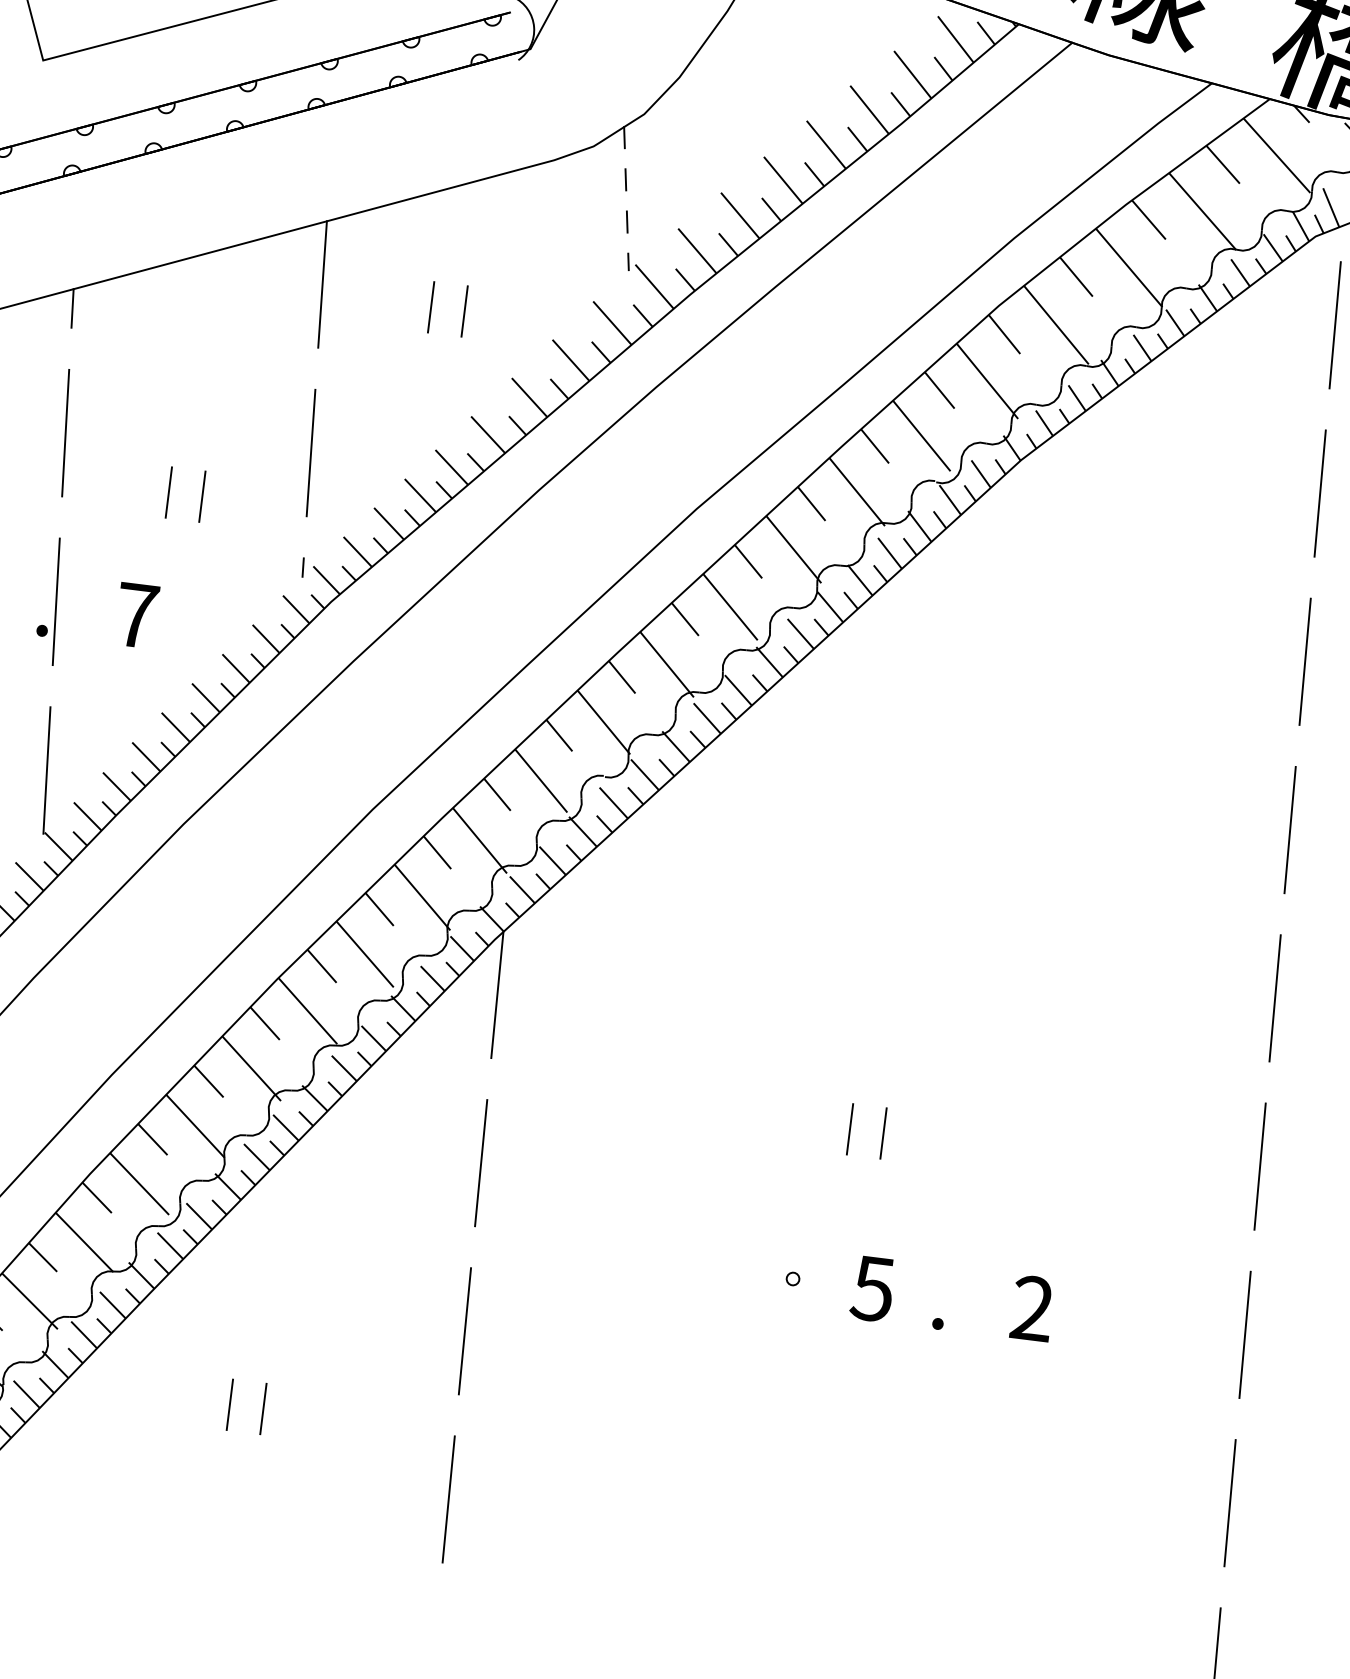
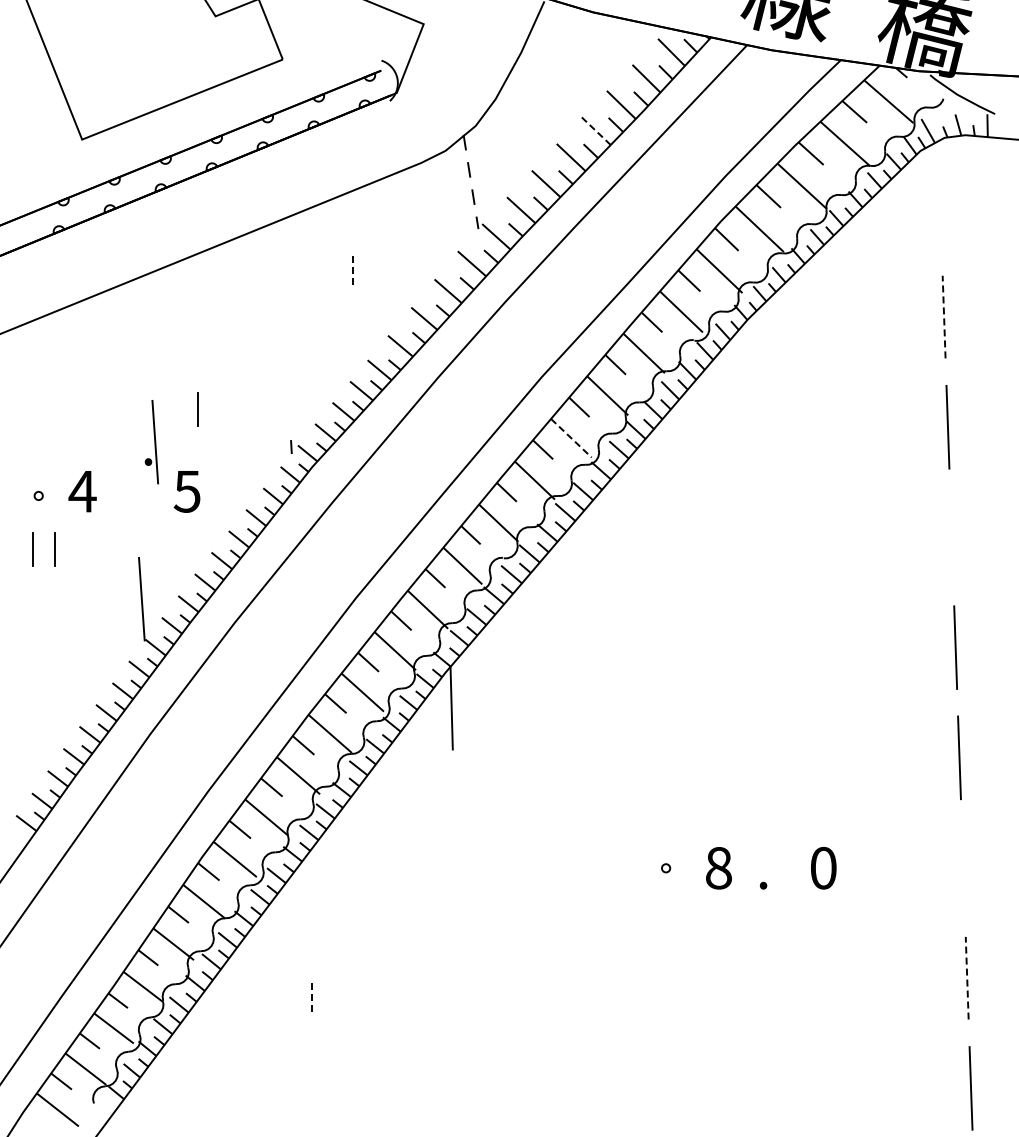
line: (825, 143) -> (595, 130), solid -> dashed
line: (321, 283) -> (280, 261), removed
line: (73, 307) -> (121, 297), removed
line: (431, 307) -> (353, 268), solid -> dashed
line: (465, 310) -> (375, 267), removed
line: (1334, 324) -> (939, 206), removed
line: (65, 432) -> (126, 378), removed
line: (310, 451) -> (286, 371), removed
line: (1320, 492) -> (944, 316), solid -> dashed
line: (202, 495) -> (220, 408), removed
part: (50, 601) -> (151, 442), moved
line: (730, 607) -> (571, 438), solid -> dashed
text: (135, 615) -> (186, 491), 7 -> 5
line: (1289, 830) -> (951, 537), removed
line: (849, 1128) -> (690, 766), removed
line: (882, 1133) -> (712, 766), removed
line: (480, 1163) -> (454, 818), removed
text: (872, 1289) -> (718, 868), 5 -> 8
text: (1032, 1307) -> (823, 867), 2 -> 0
line: (464, 1331) -> (457, 928), removed
line: (1243, 1333) -> (962, 867), removed
line: (229, 1405) -> (311, 995), solid -> dashed
line: (263, 1407) -> (333, 994), removed
line: (448, 1498) -> (460, 1038), removed
line: (1230, 1502) -> (967, 977), solid -> dashed

